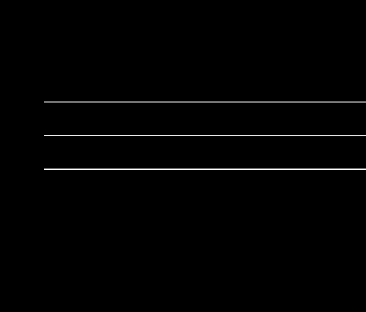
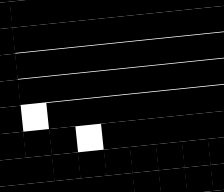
fill: (60, 186) -> (34, 117), removed
fill: (127, 219) -> (89, 137), removed

